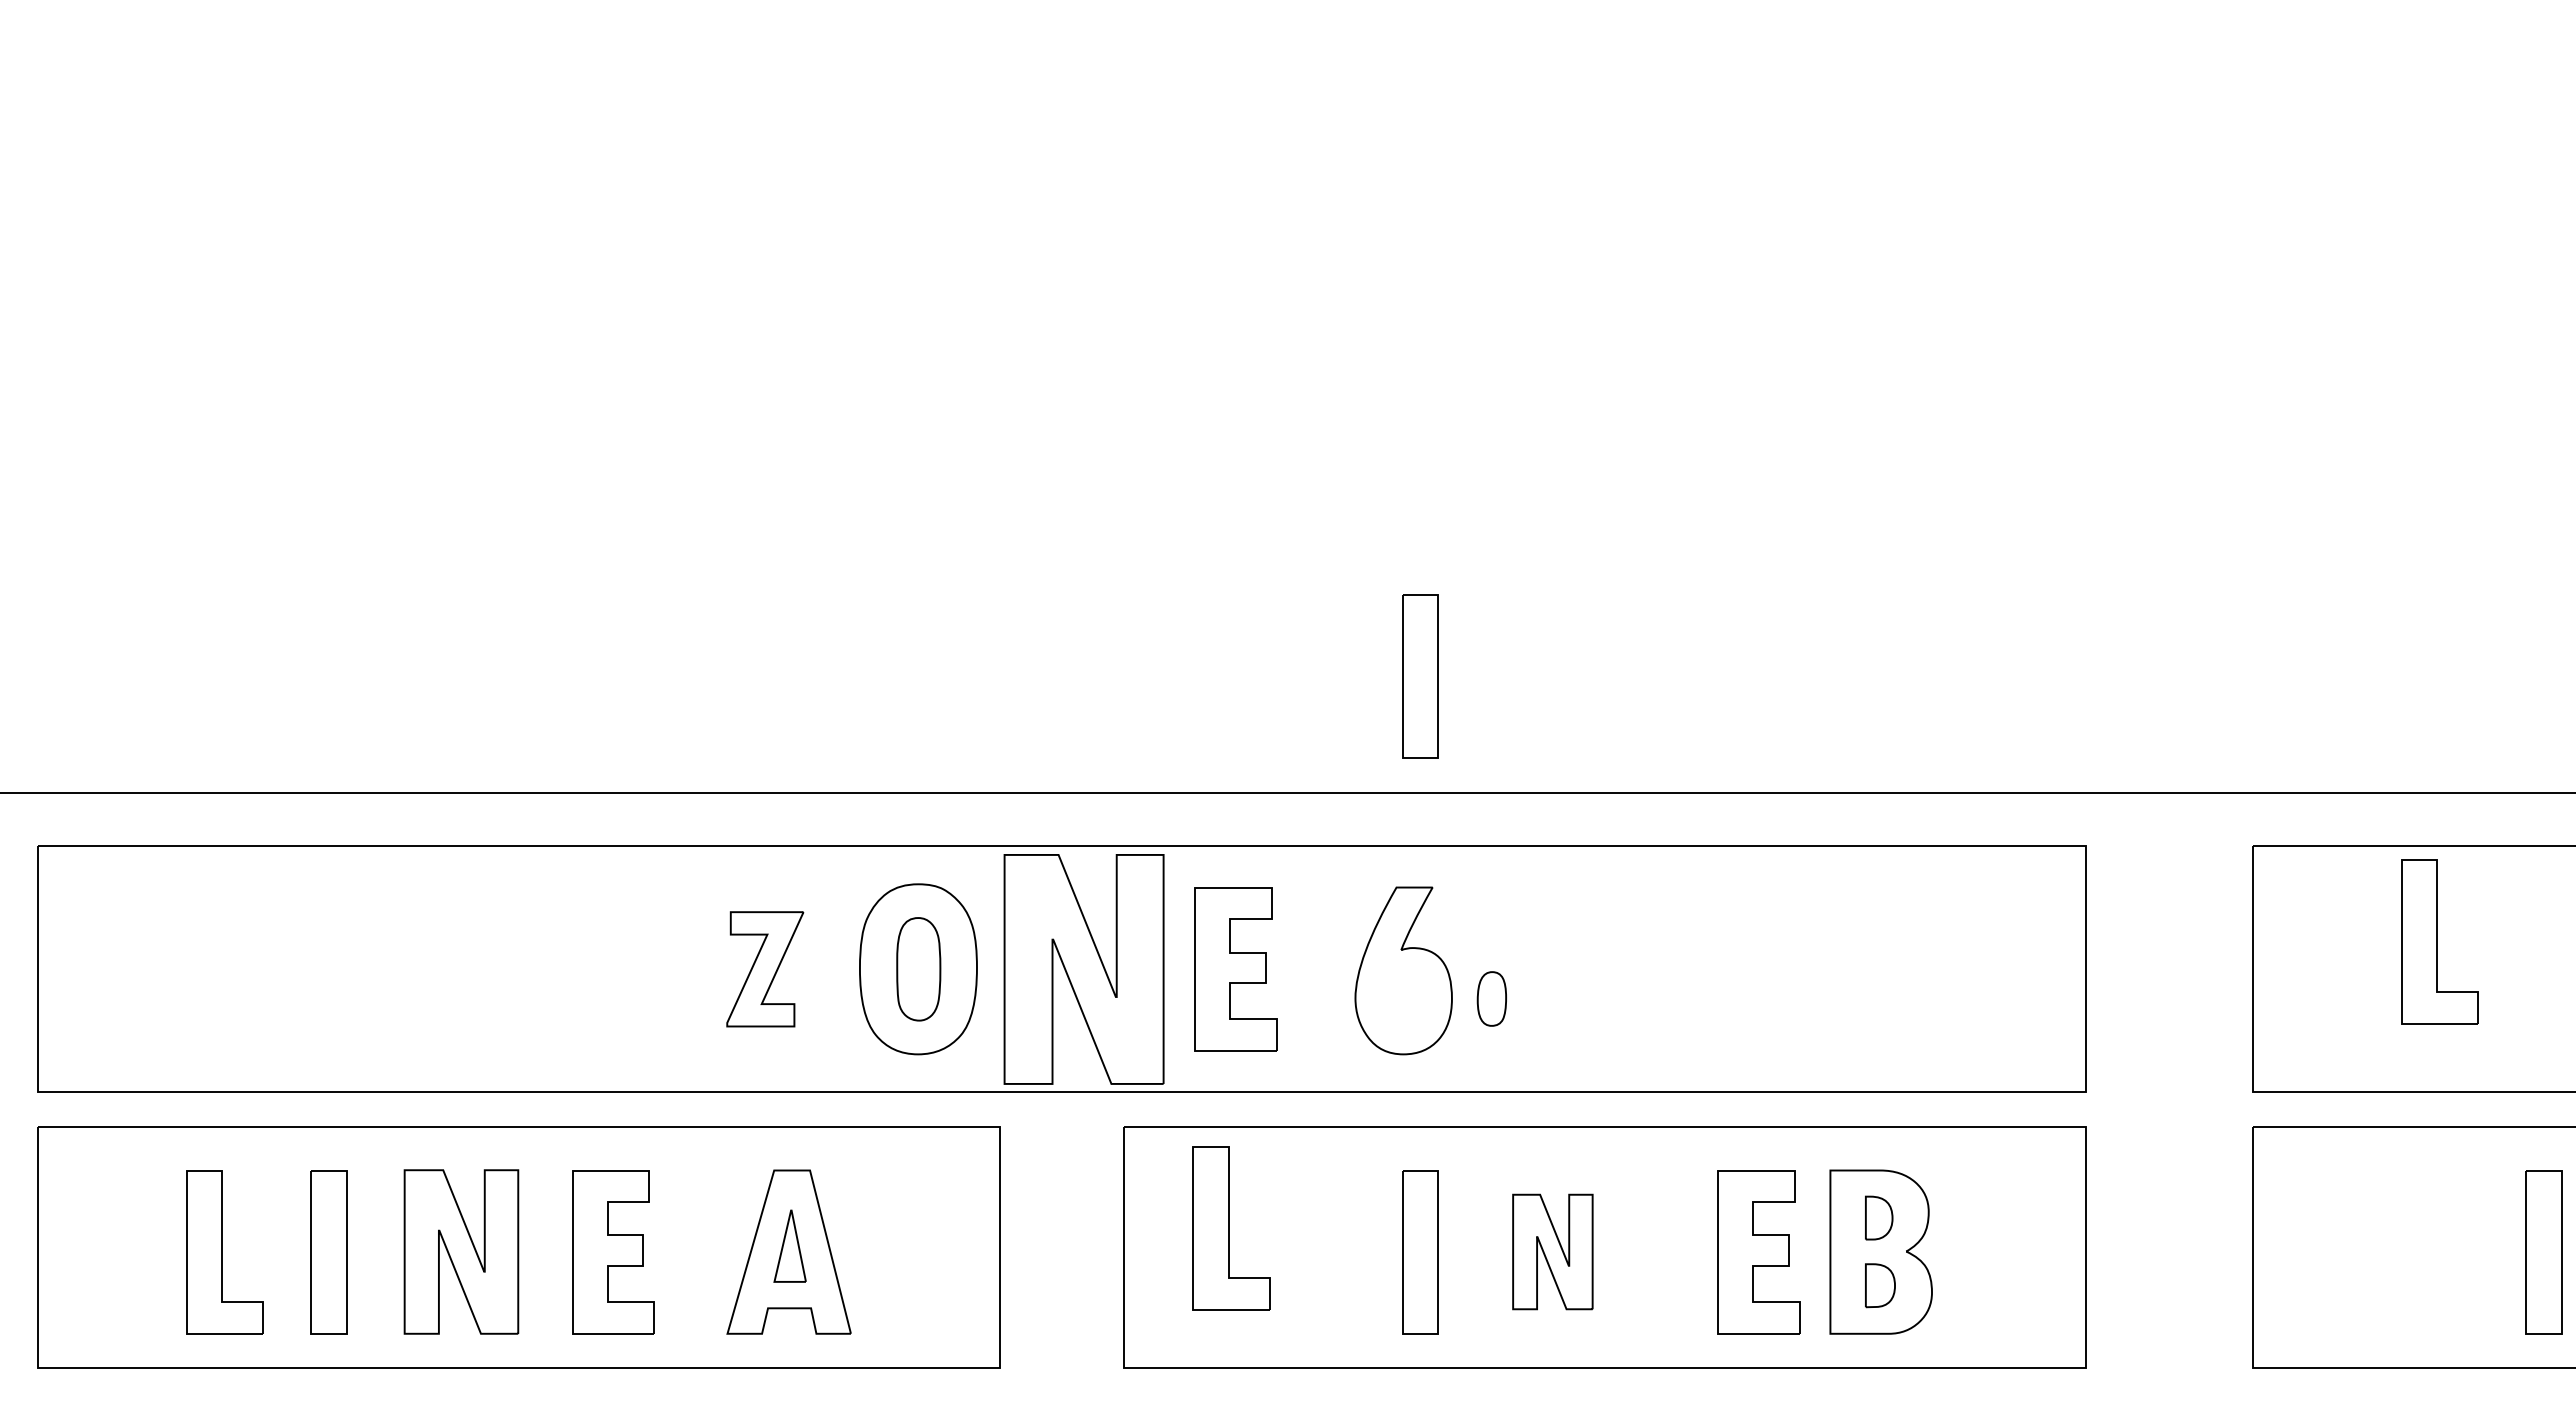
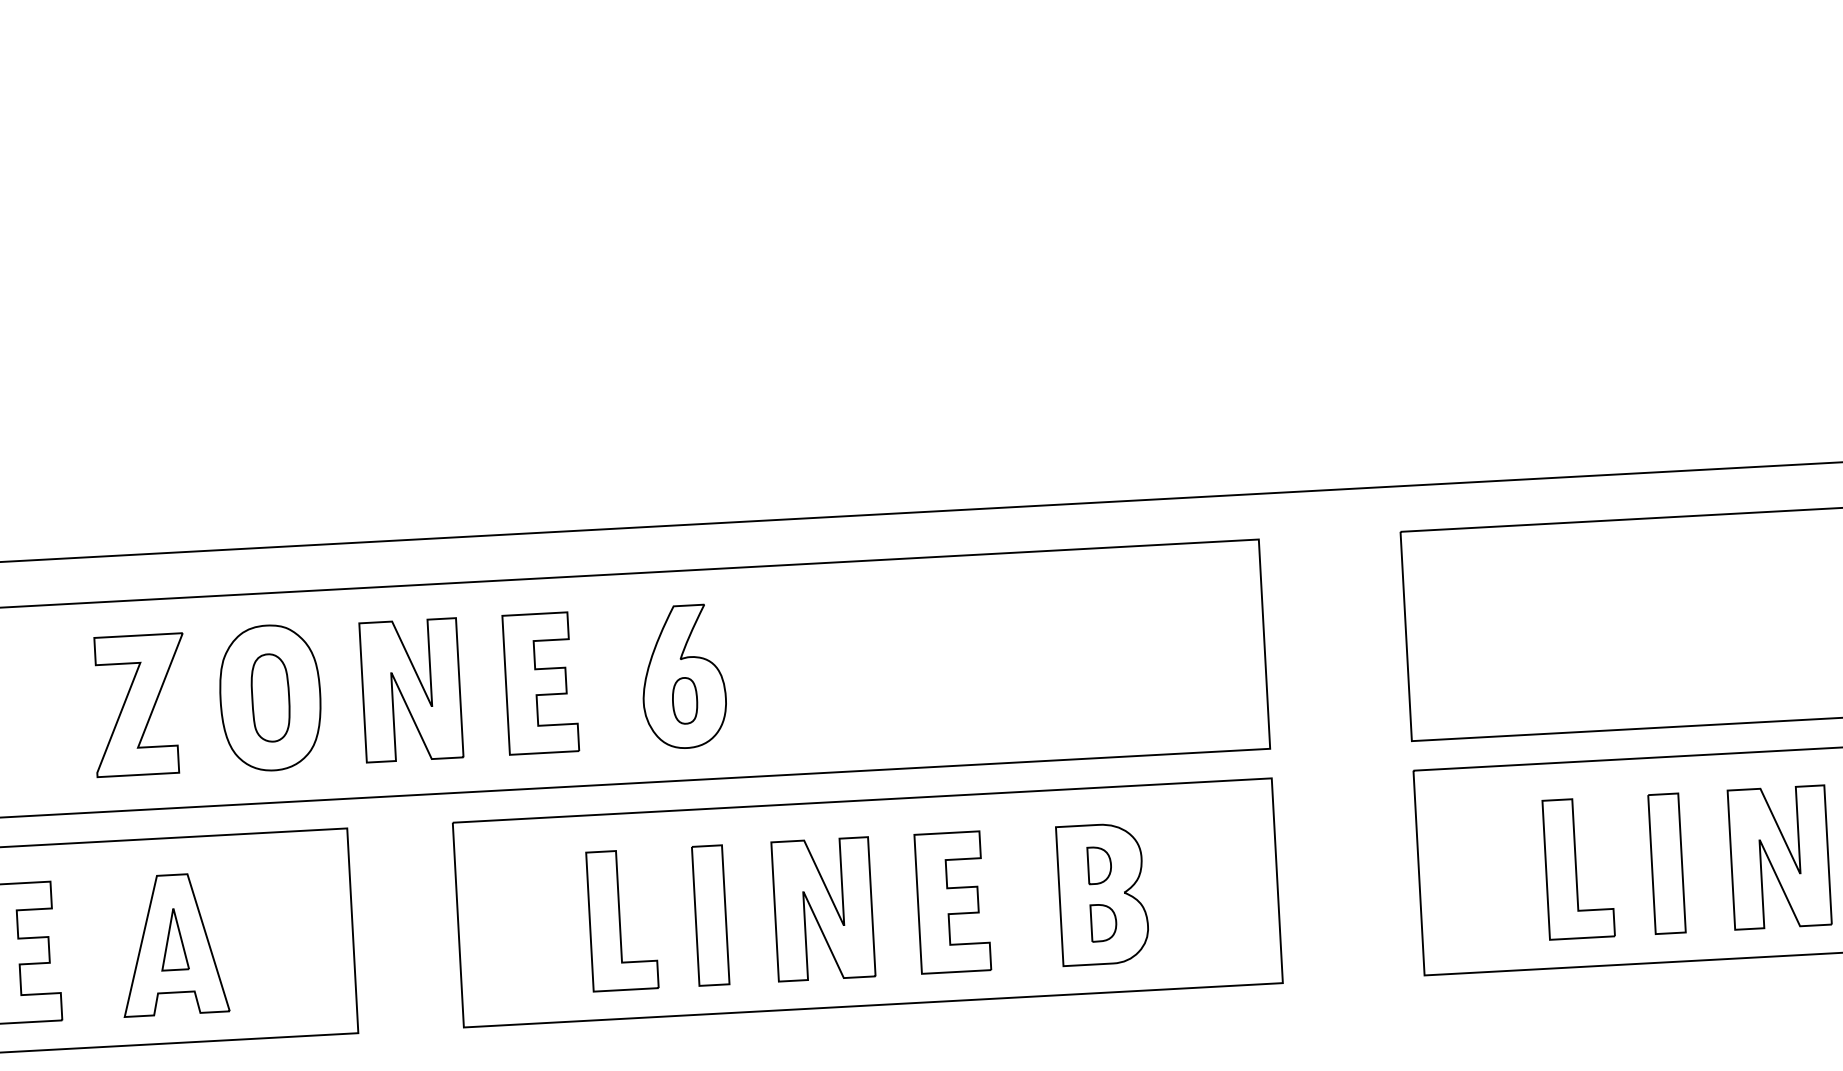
part: (1420, 676) -> (684, 425), removed
part: (2439, 942) -> (1578, 868), moved
part: (765, 968) -> (140, 704), size x1.43
part: (1083, 968) -> (410, 689), size x0.71
part: (1491, 998) -> (684, 700), moved
part: (1231, 1228) -> (622, 920), moved
part: (1552, 1251) -> (823, 908), size x1.43
part: (1758, 1252) -> (952, 902), moved

